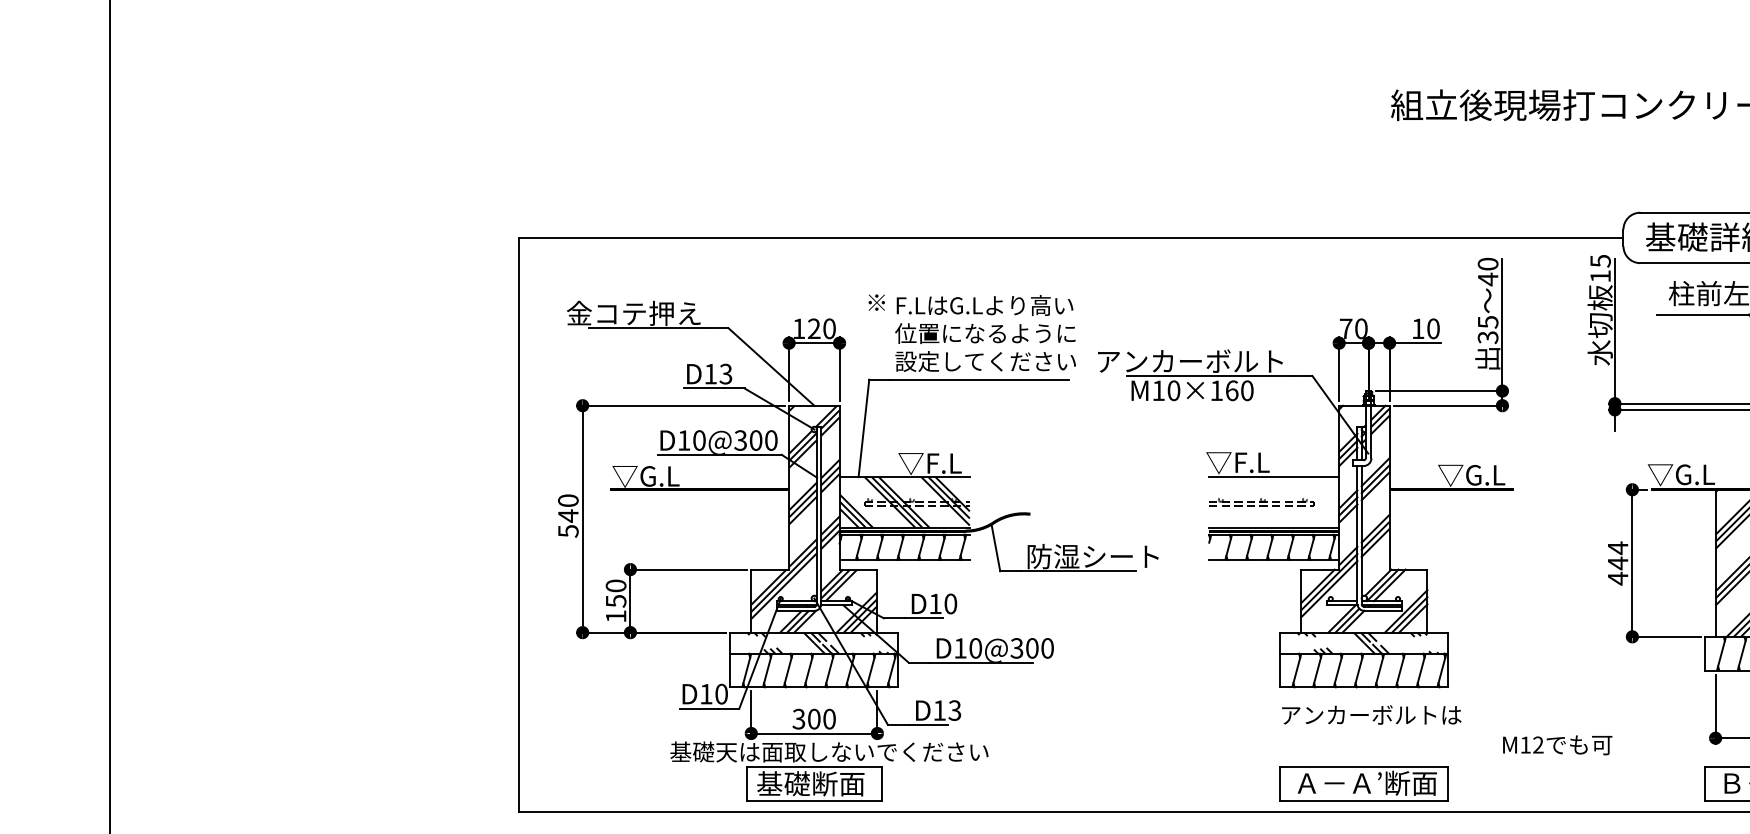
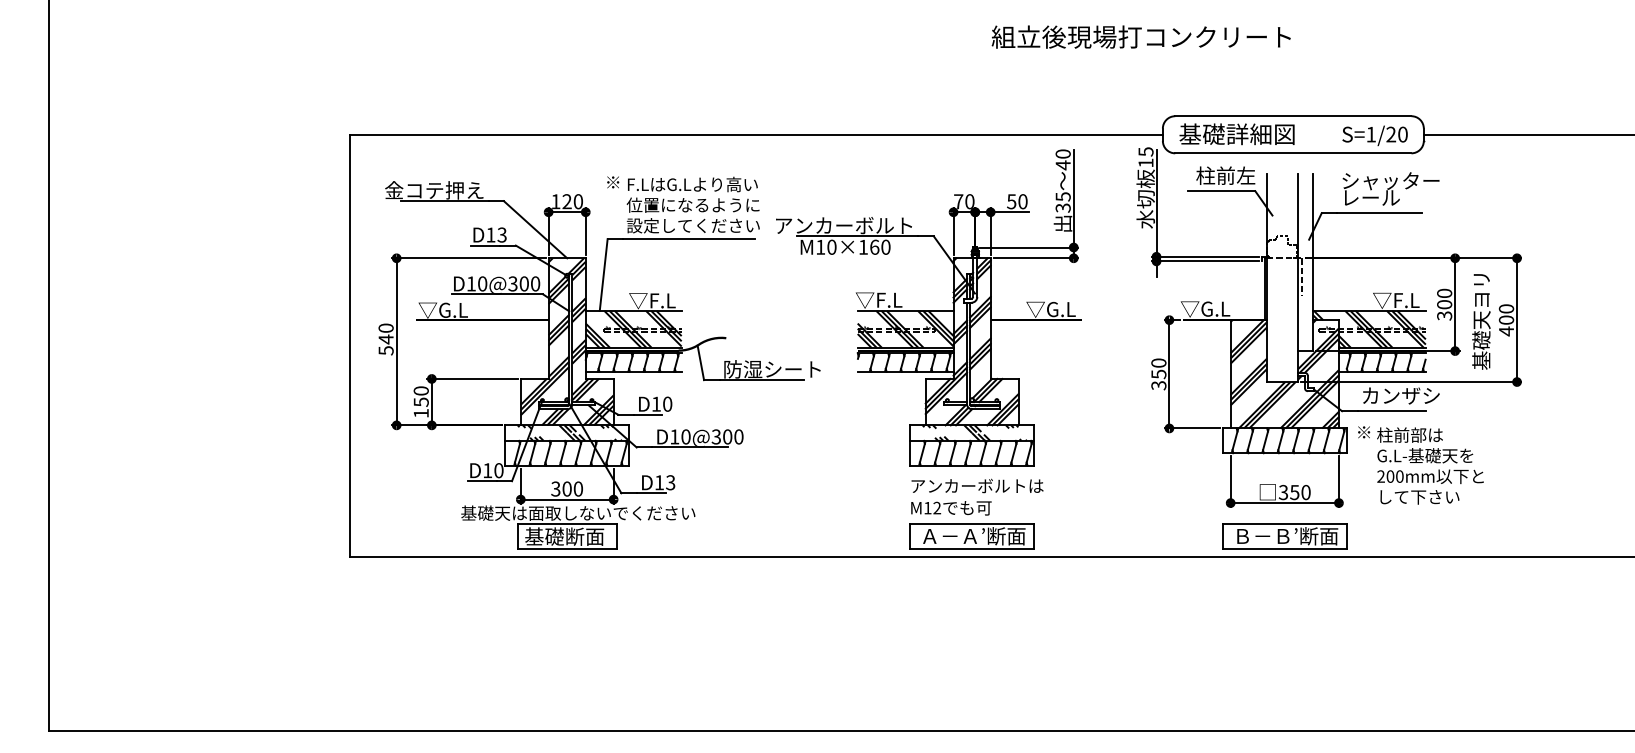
text: (1417, 328) -> (1011, 201), 10 -> 50
hatch: (1273, 502) -> (905, 329), added
text: (1617, 563) -> (1158, 374), 444 -> 350
text: (1557, 745) -> (951, 508), moved

